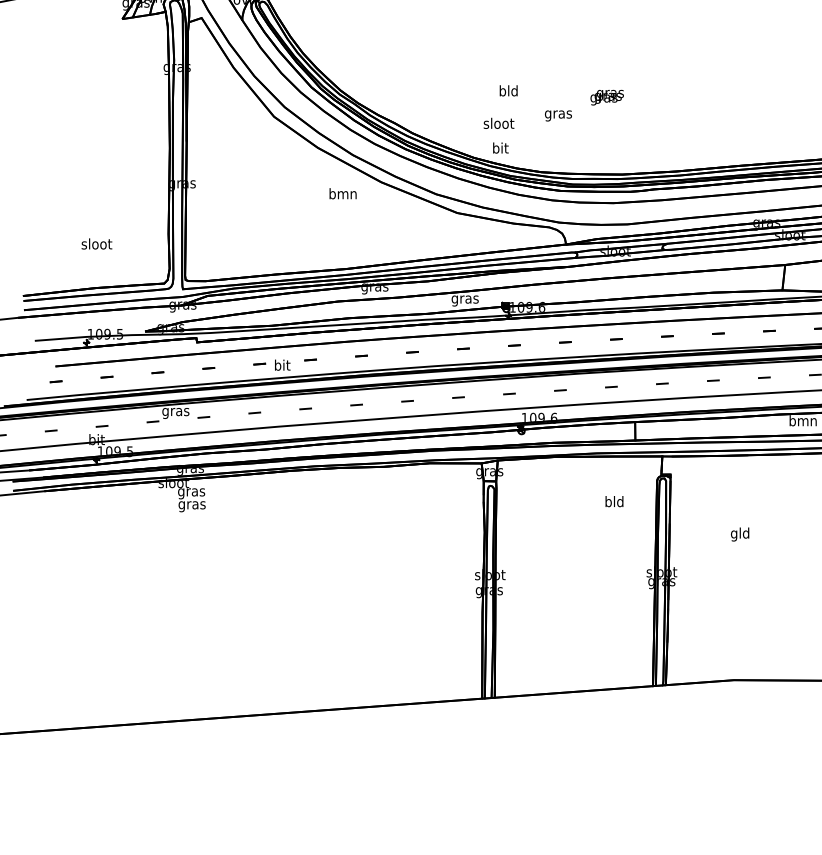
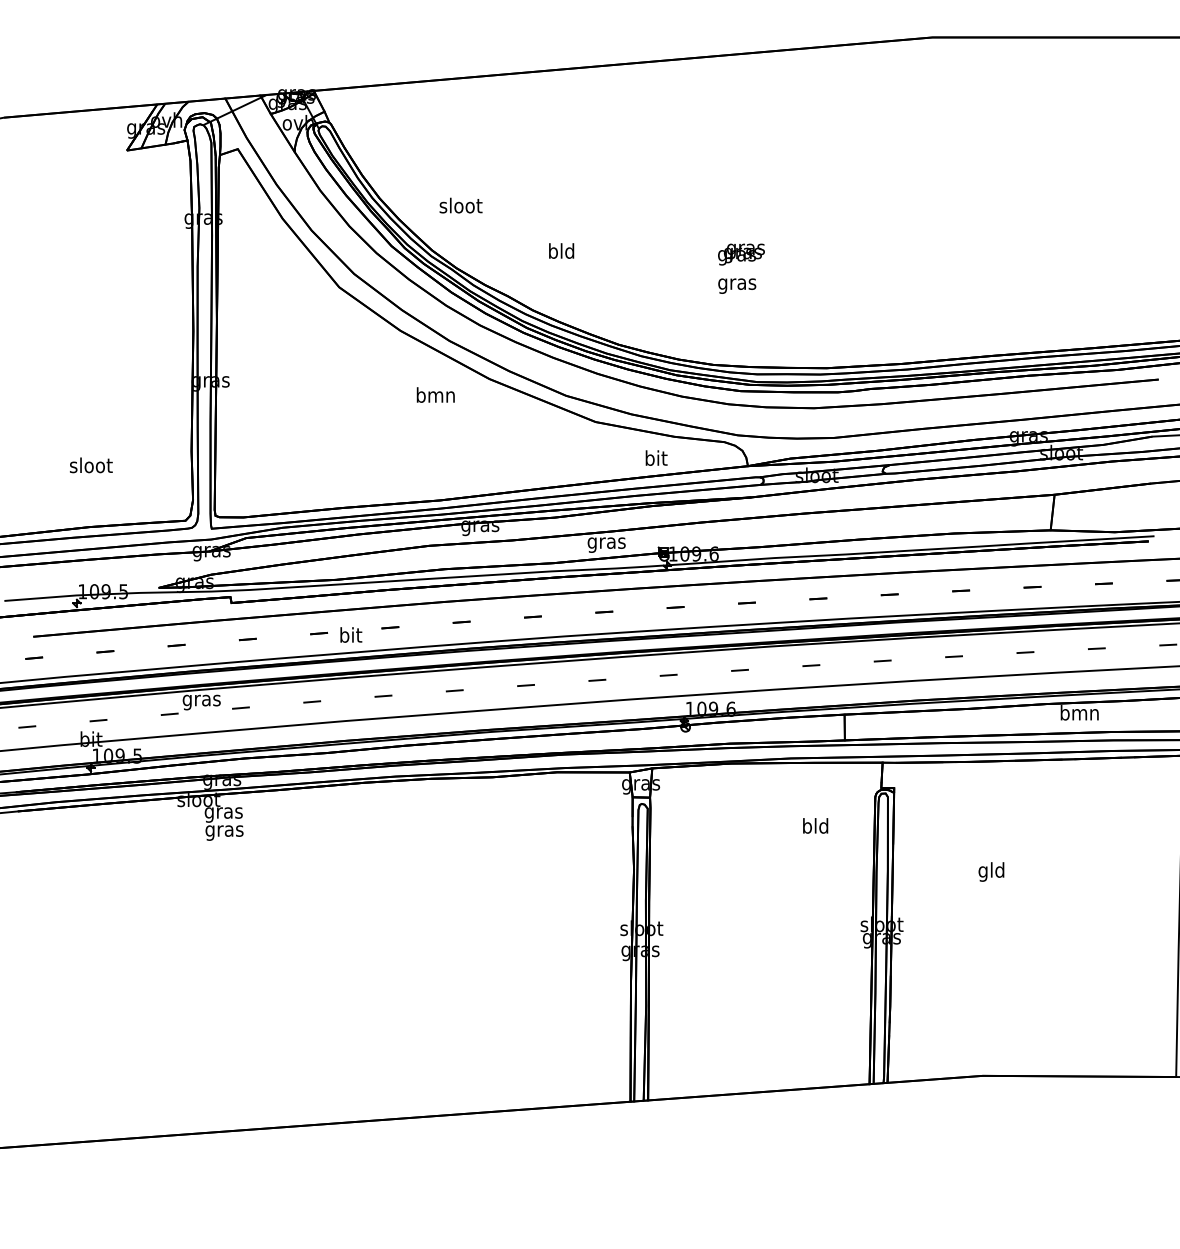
text: (508, 90) -> (561, 250), moved
text: (607, 97) -> (741, 254), moved
text: (498, 123) -> (460, 205), moved
text: (500, 147) -> (656, 457), moved

